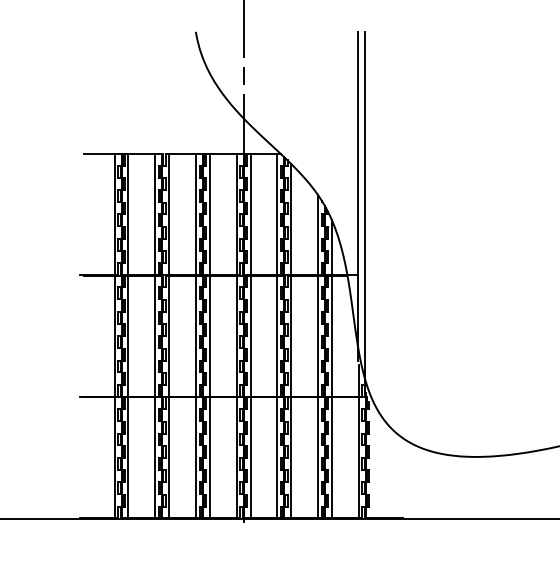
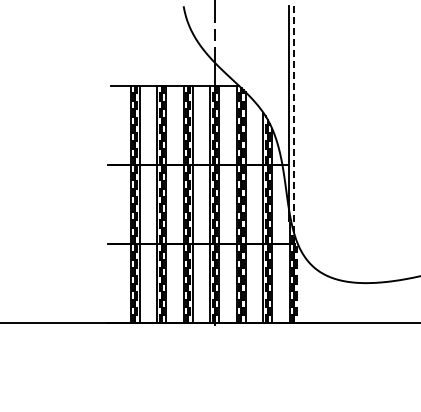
line: (365, 211) -> (294, 123), solid -> dashed

